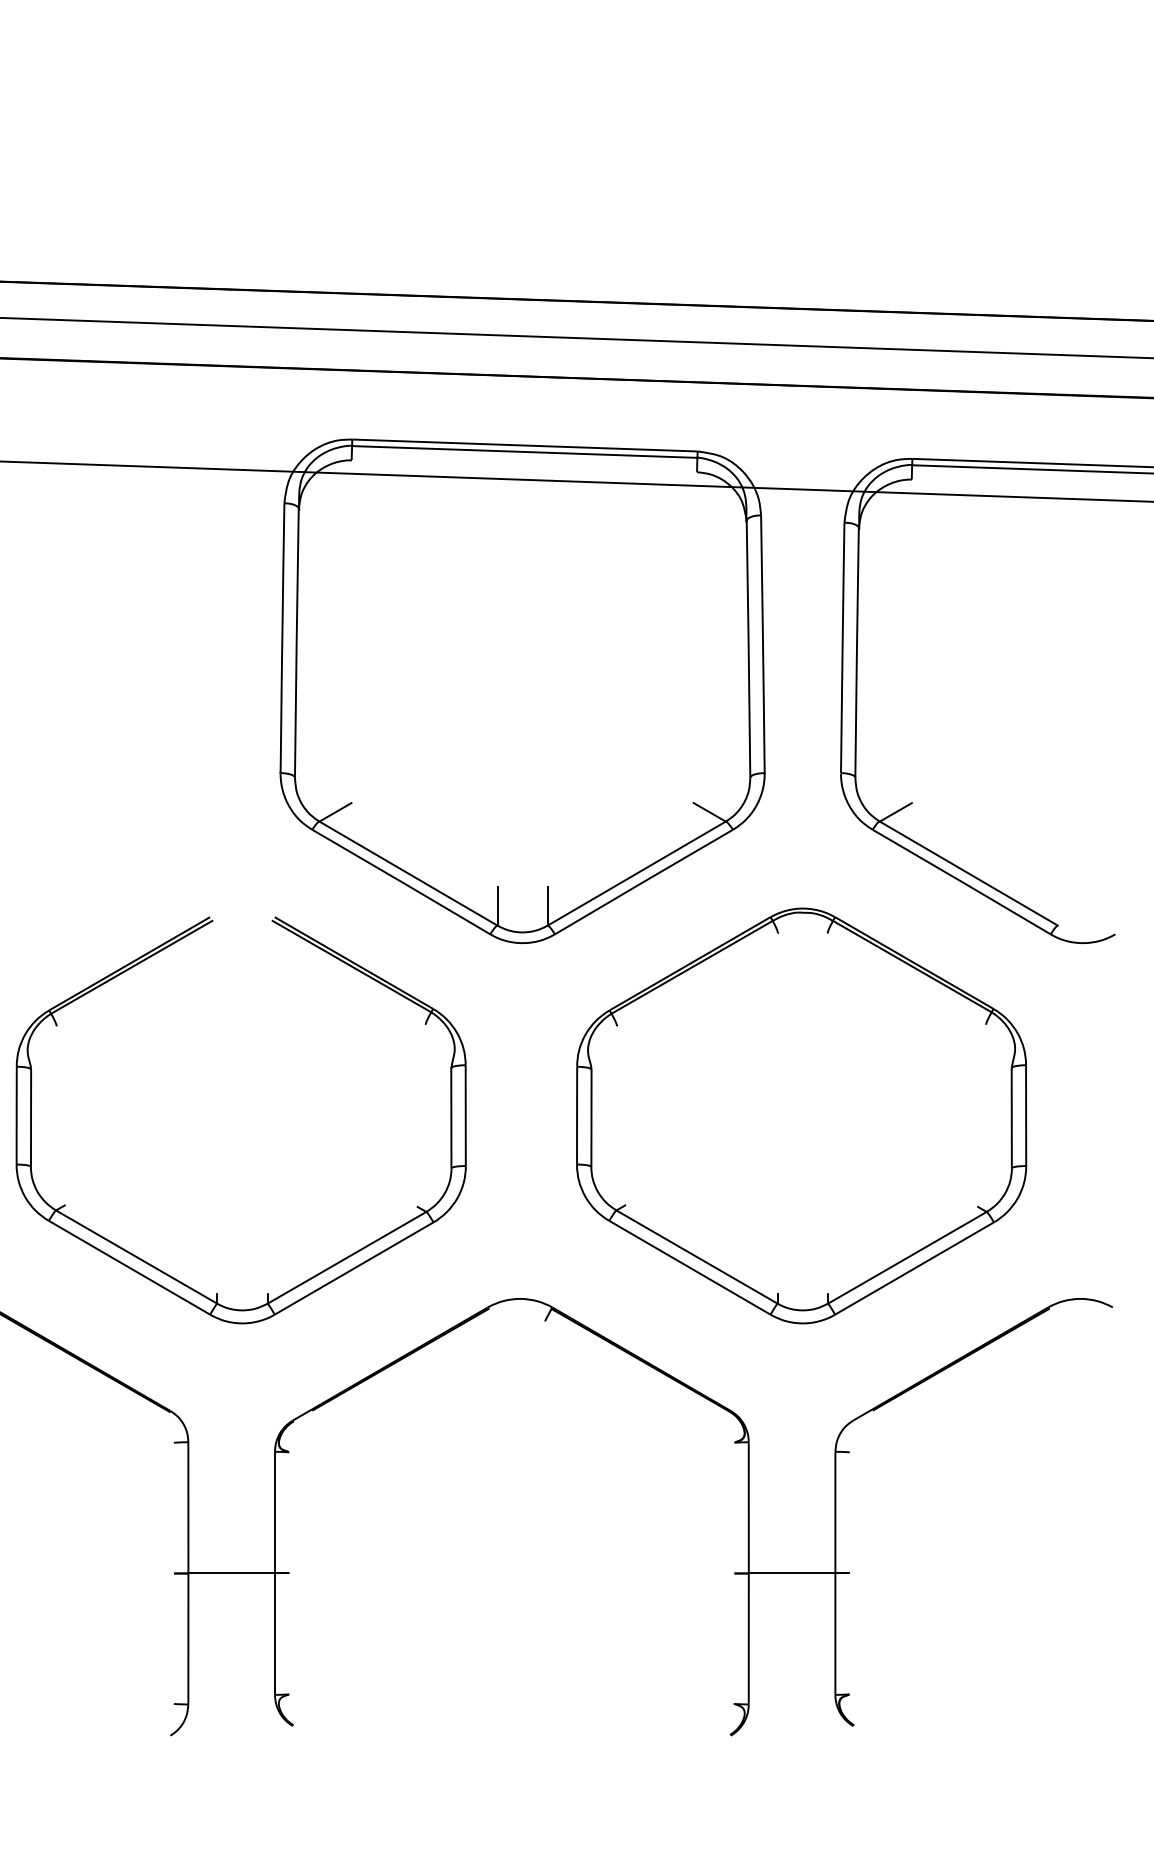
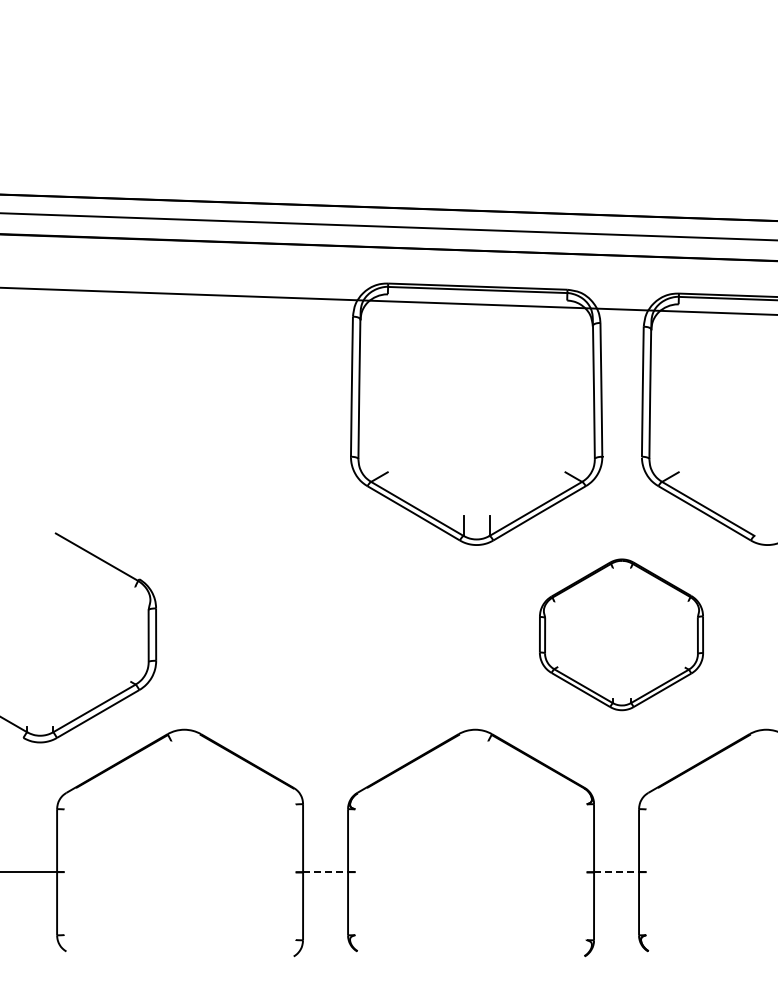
part: (801, 1115) -> (621, 634), size x0.7
part: (156, 1265) -> (286, 712), removed
line: (233, 1573) -> (326, 872), solid -> dashed
line: (793, 1573) -> (617, 872), solid -> dashed

